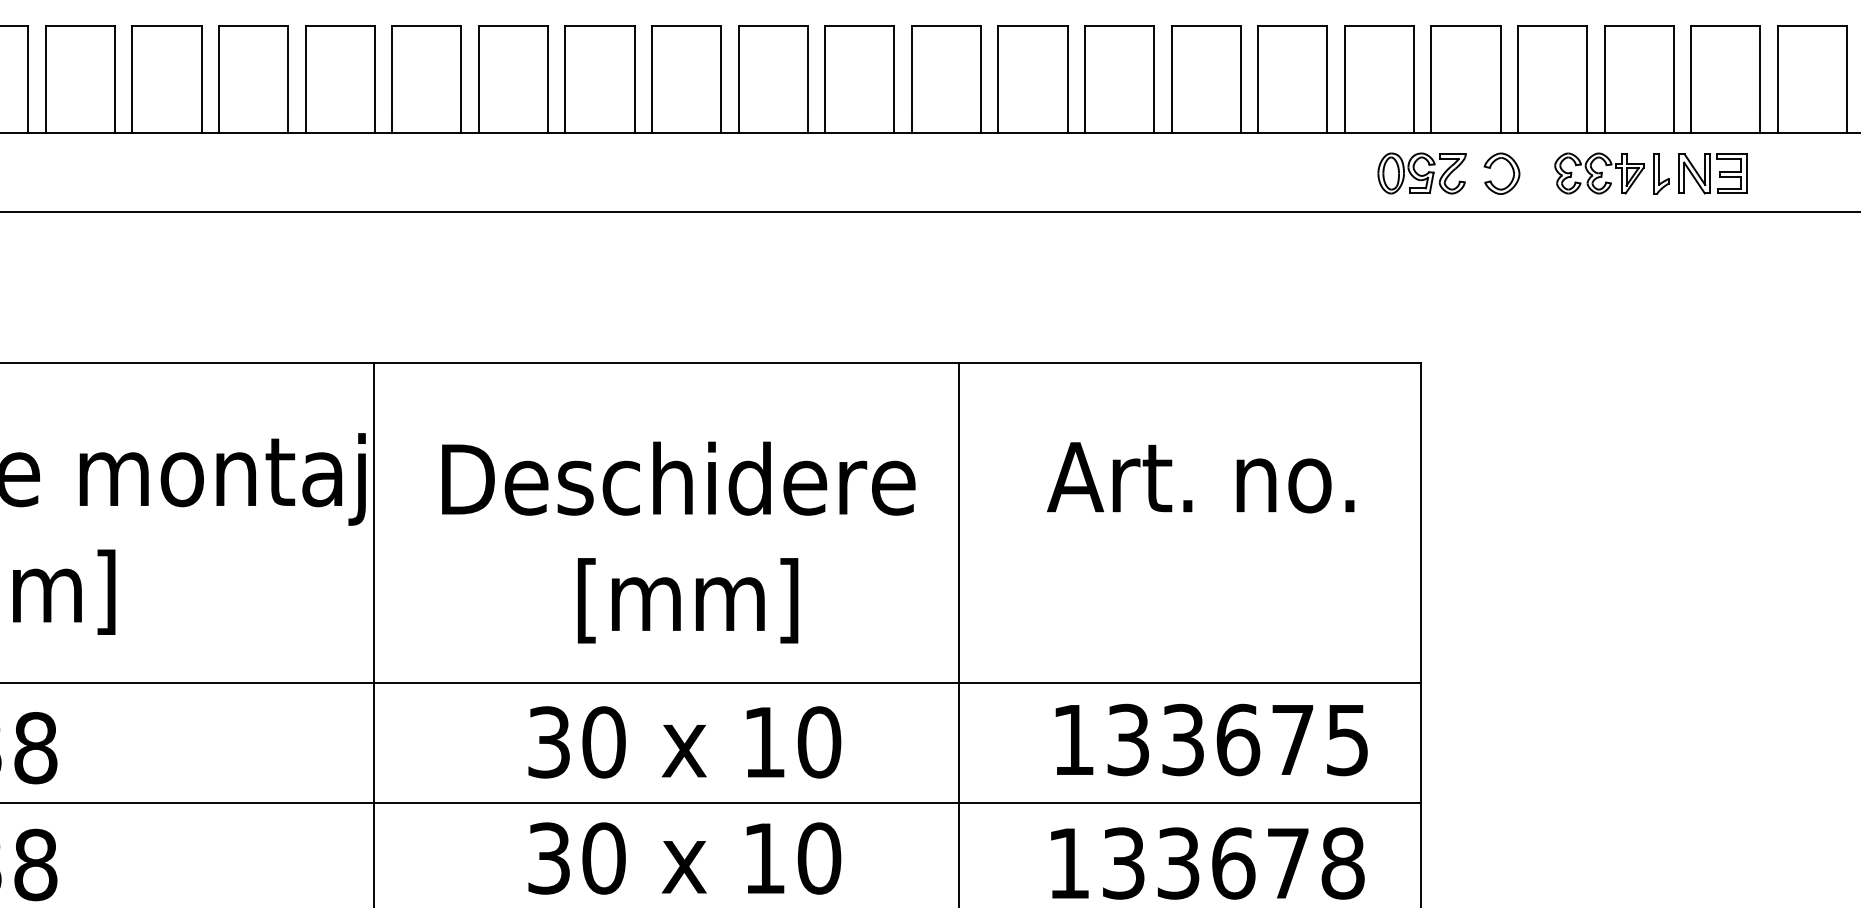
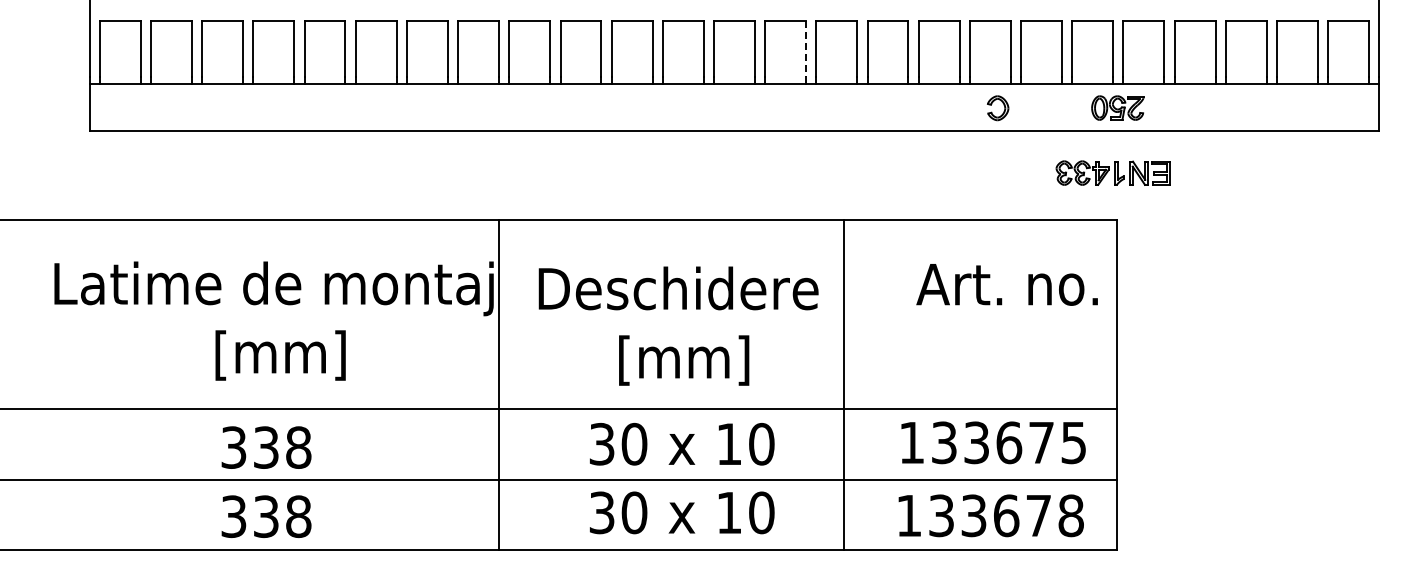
line: (895, 72) -> (806, 48), solid -> dashed
part: (1649, 172) -> (1112, 172), moved
part: (1502, 174) -> (998, 108), moved
text: (1199, 477) -> (1006, 284), moved

